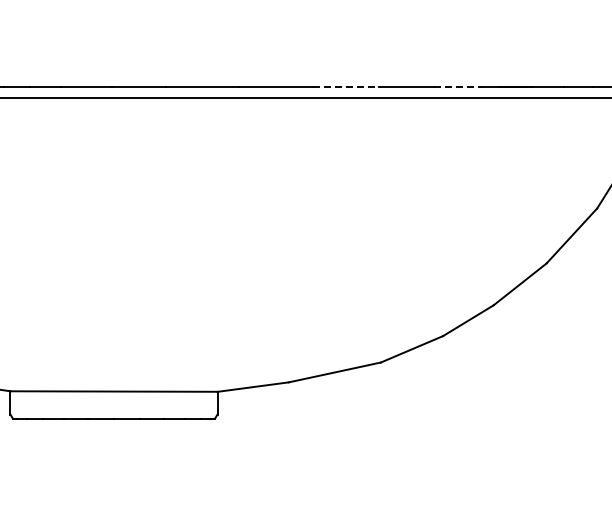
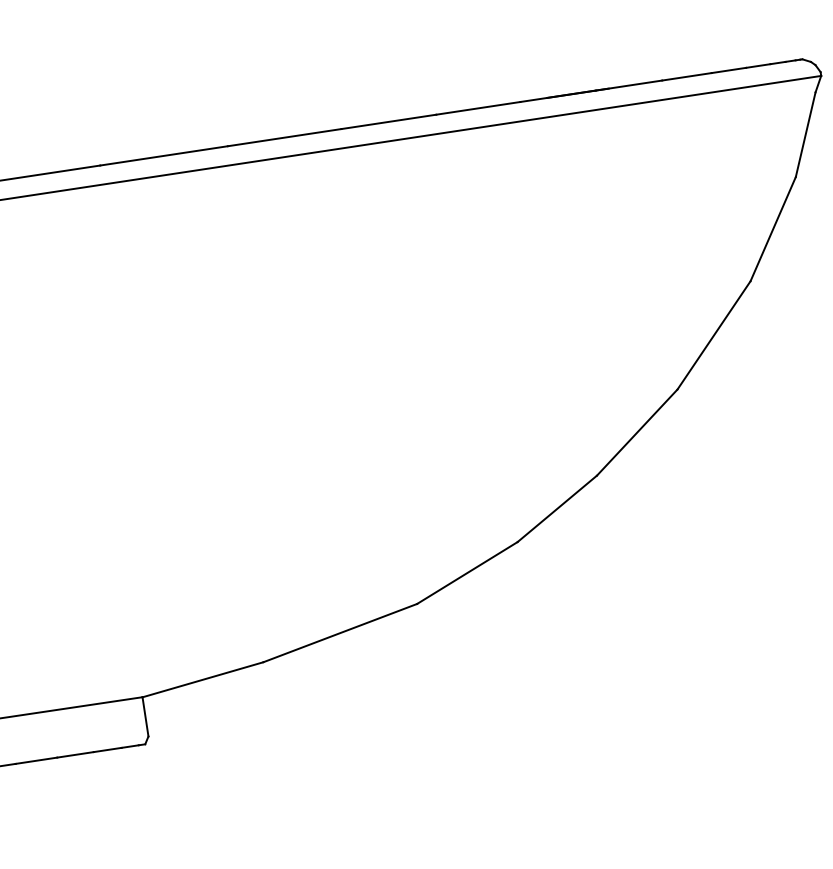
line: (345, 87) -> (284, 138), dashed -> solid
line: (458, 87) -> (479, 108), dashed -> solid

